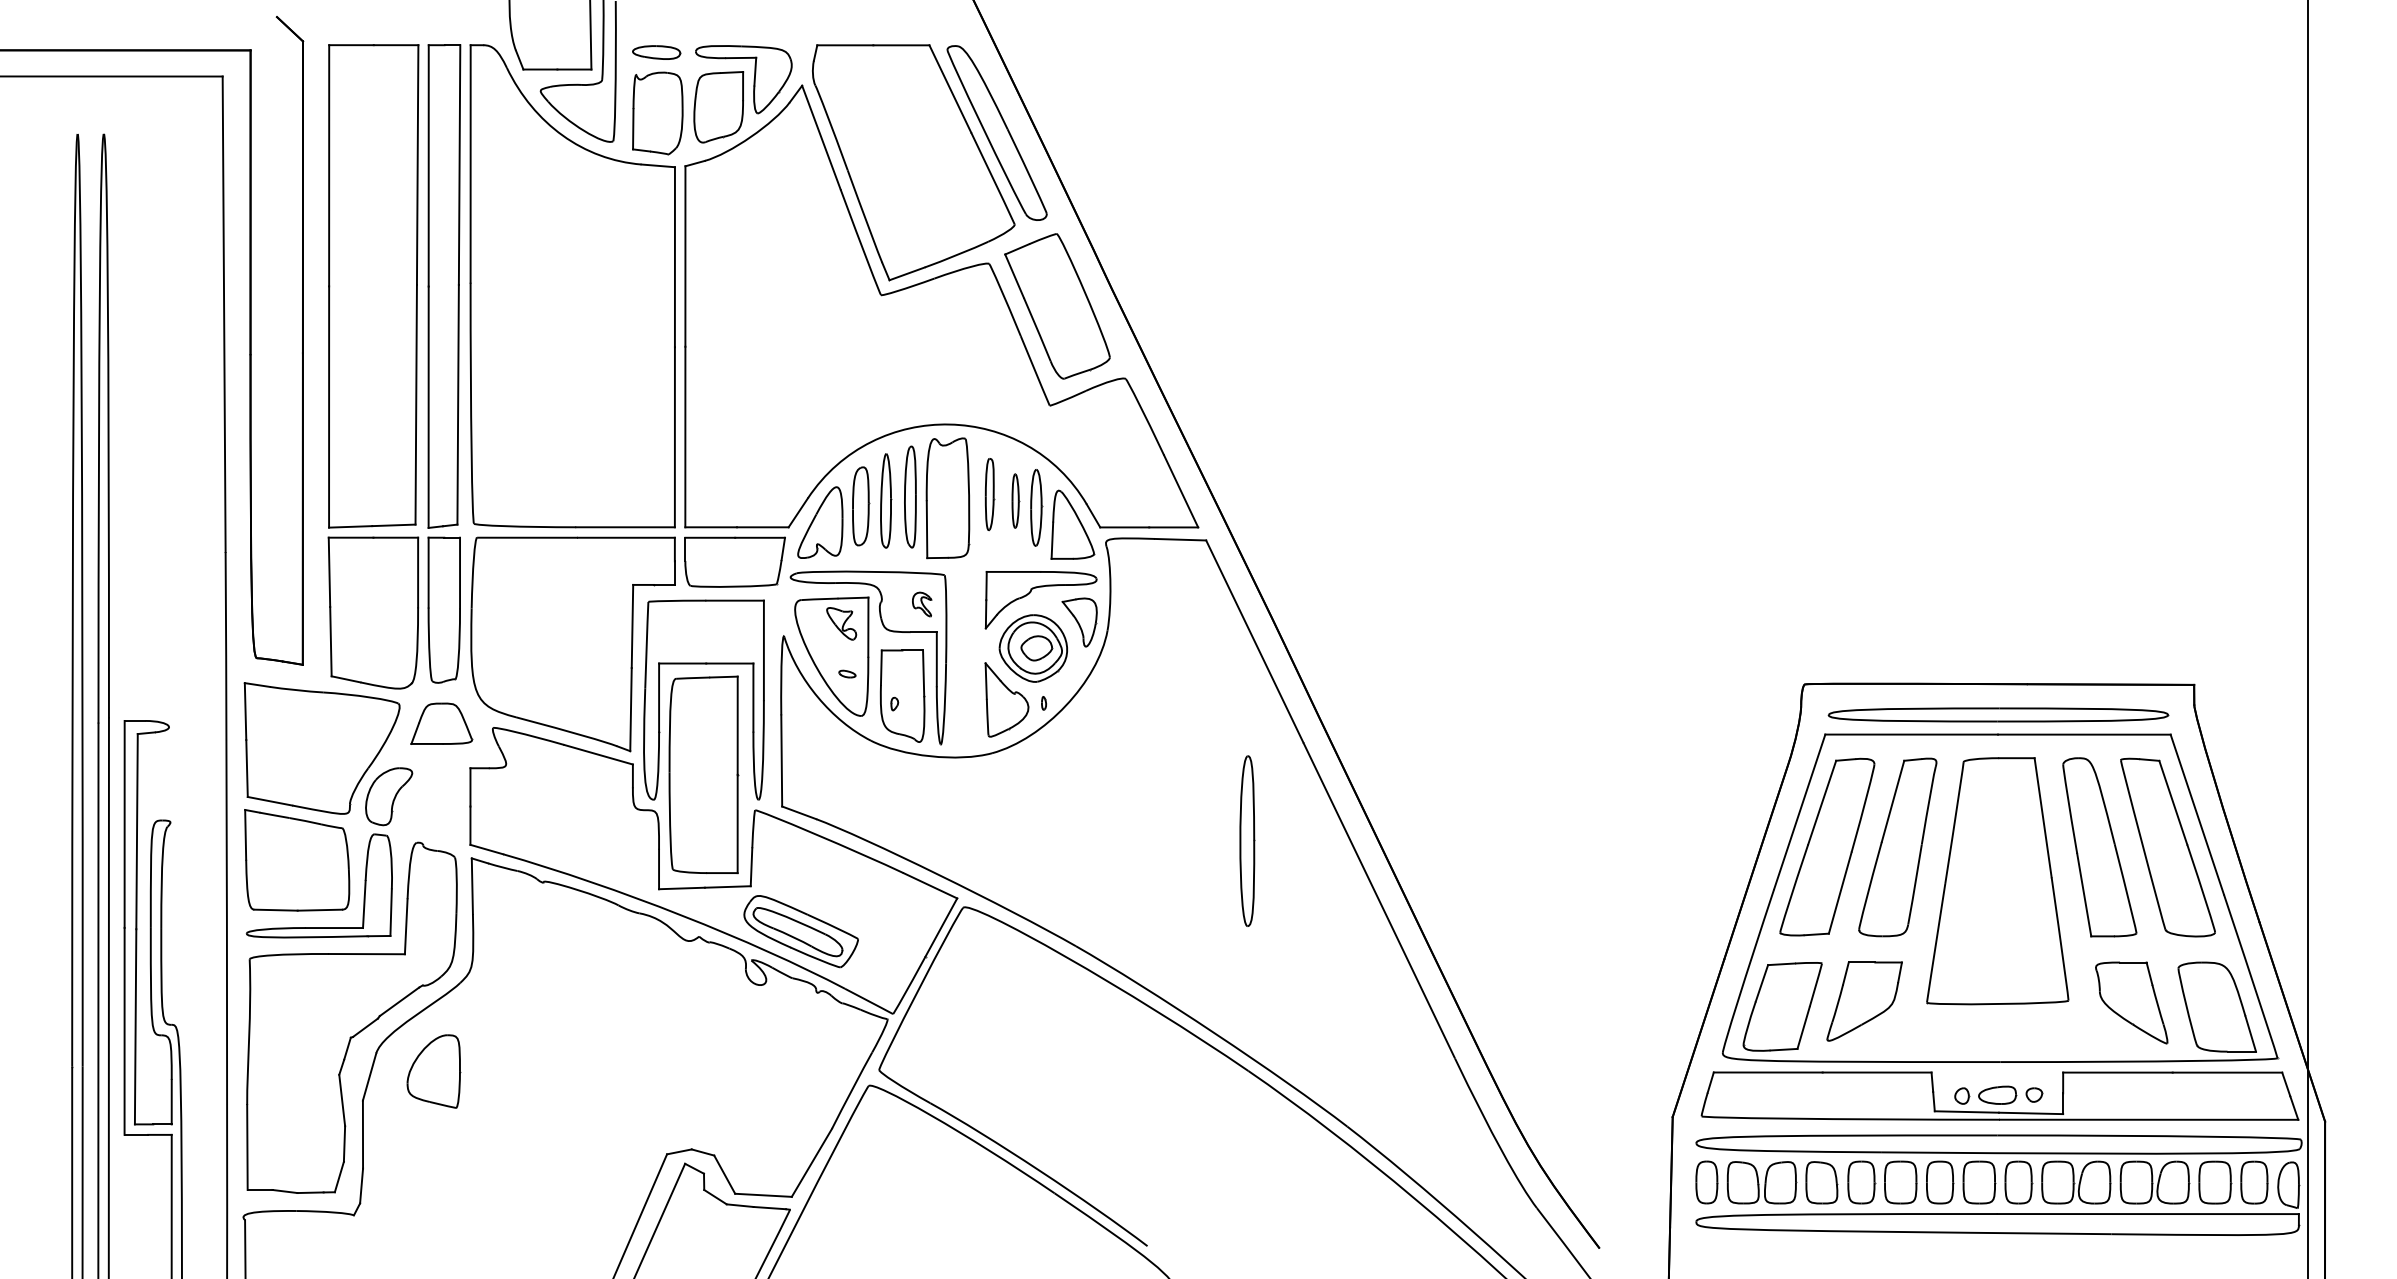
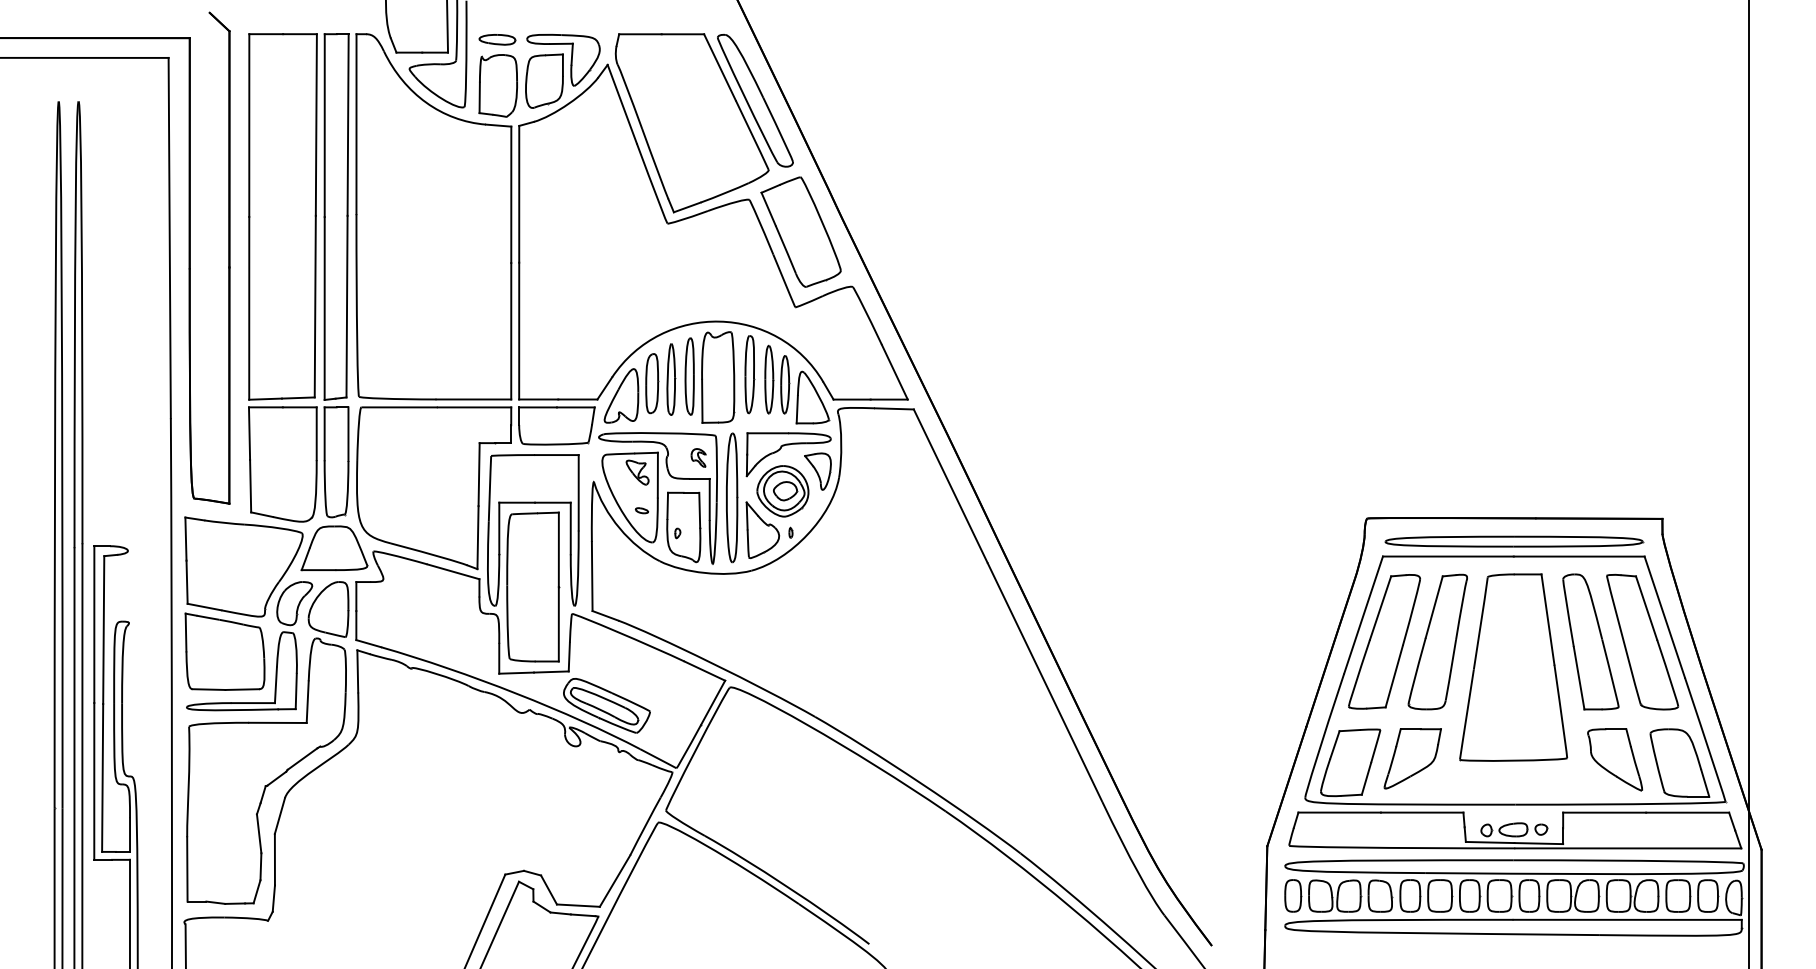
part: (989, 494) -> (749, 374), size x1.43
part: (1015, 500) -> (769, 379), size x1.67
part: (441, 723) -> (334, 548), size x1.43
part: (1247, 840) -> (732, 497), moved
part: (433, 1071) -> (328, 609), moved

